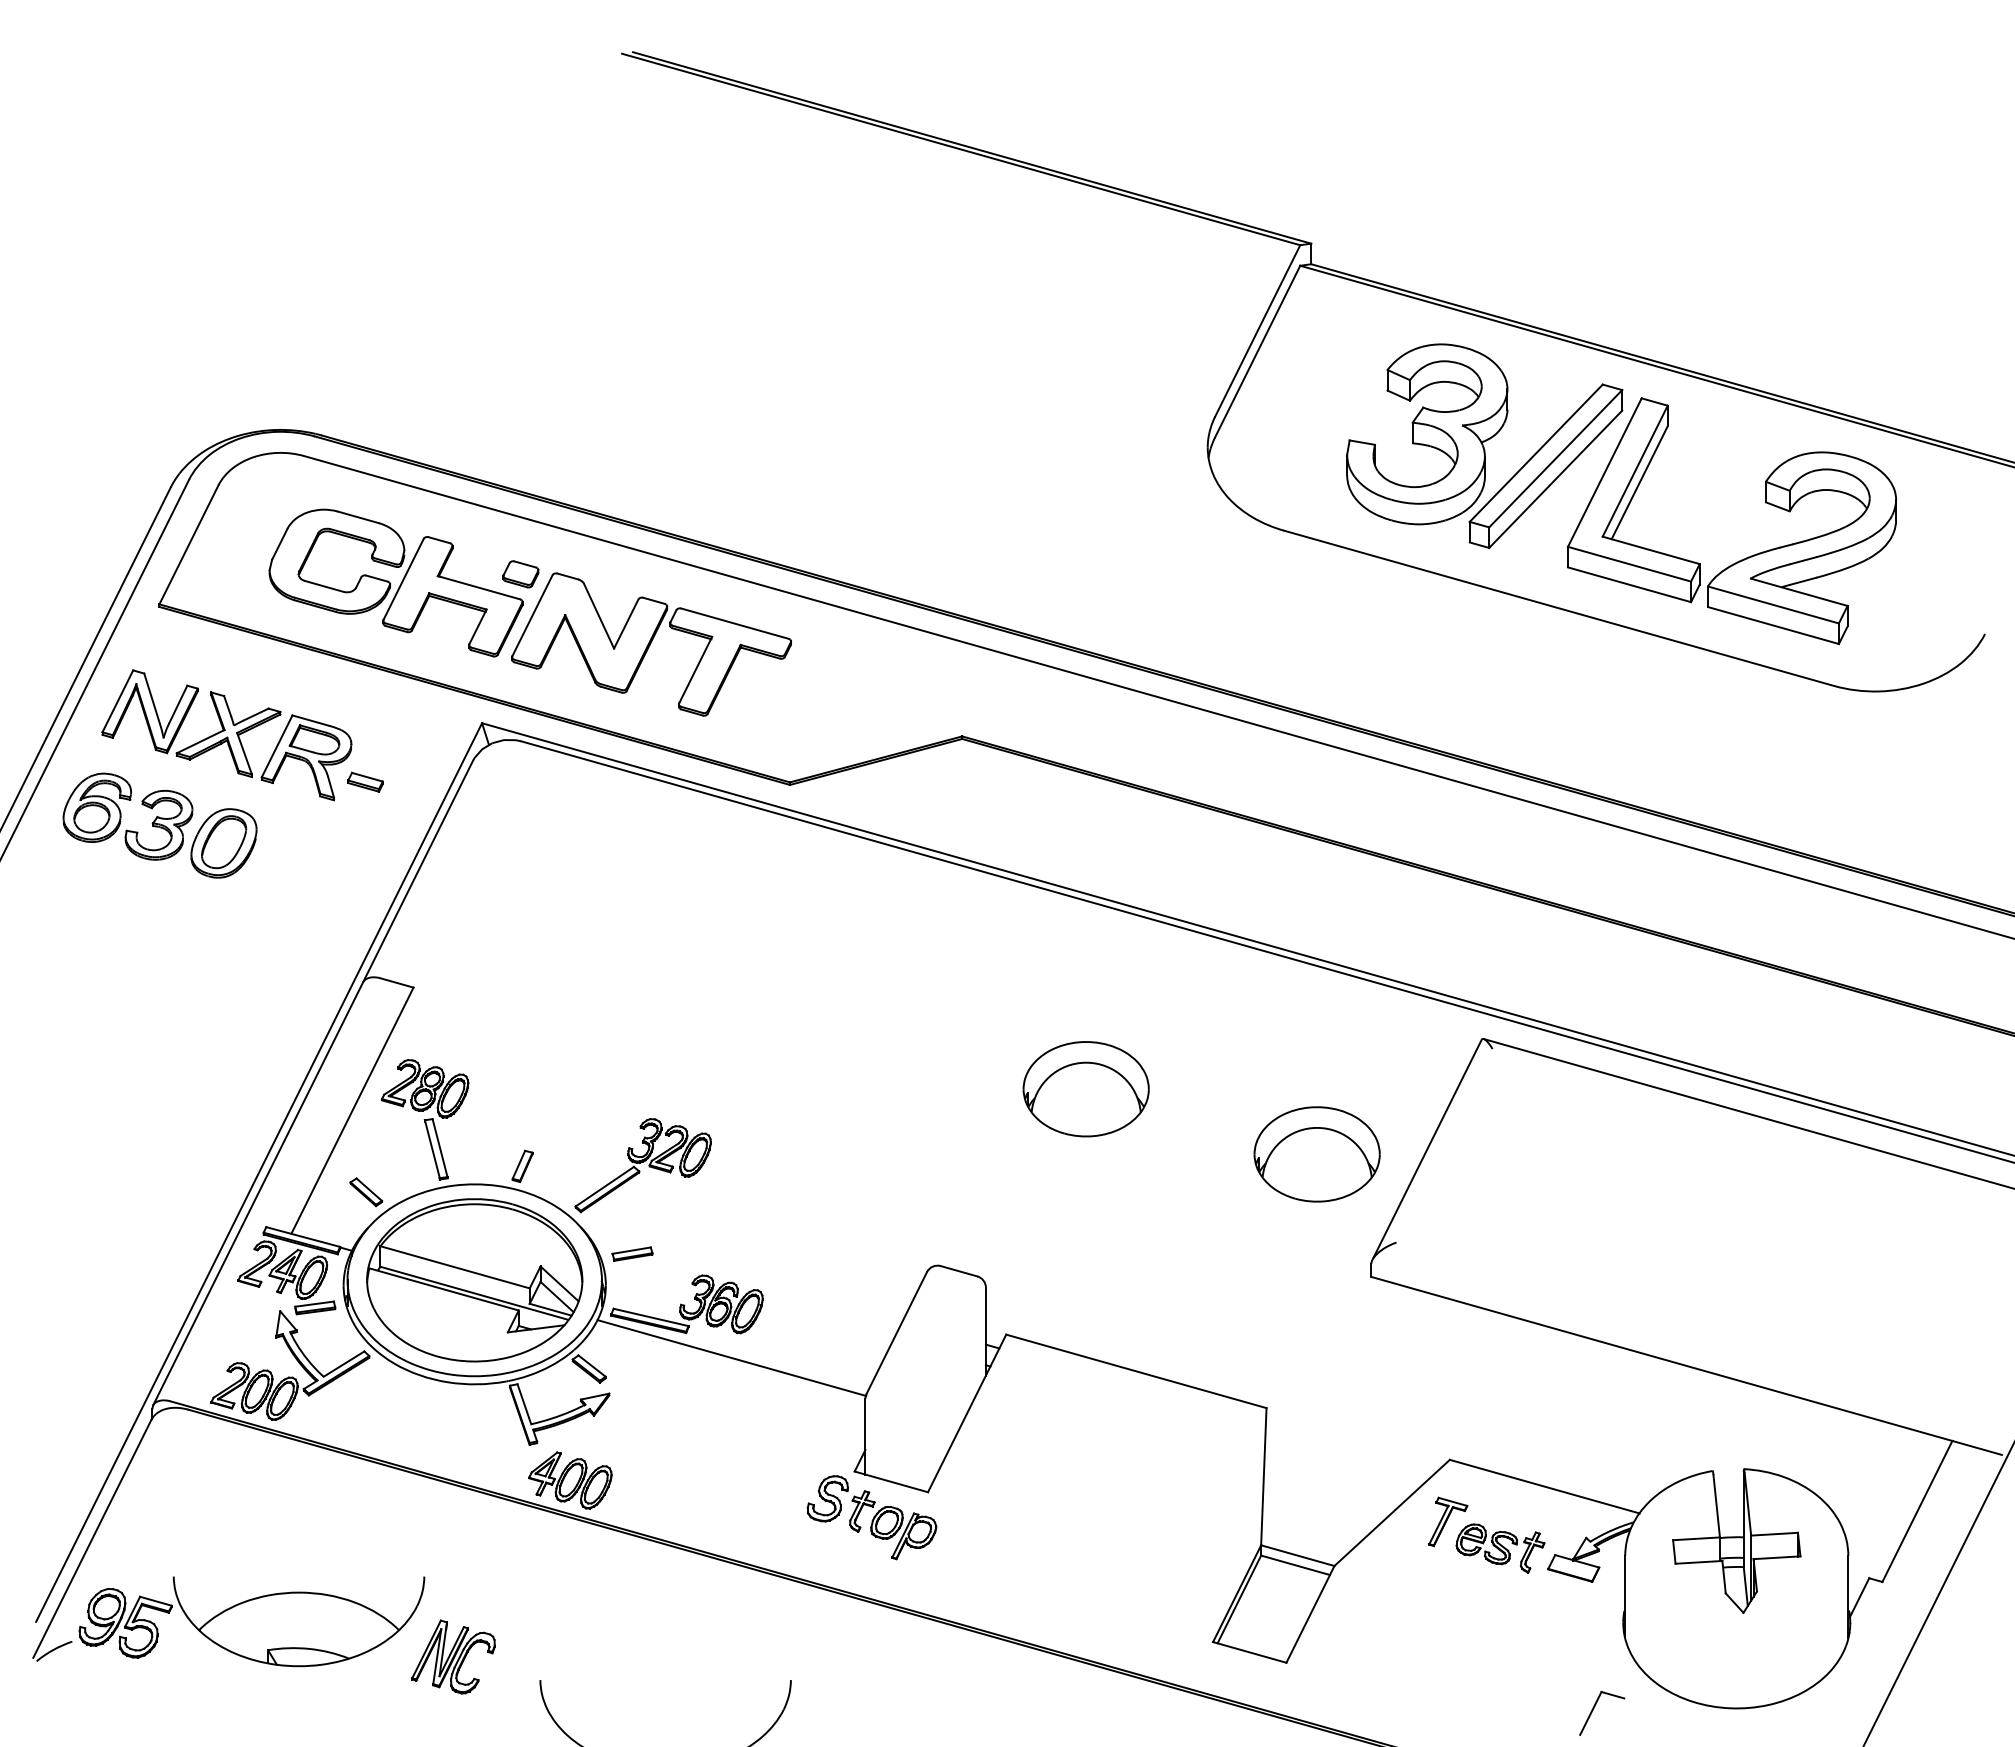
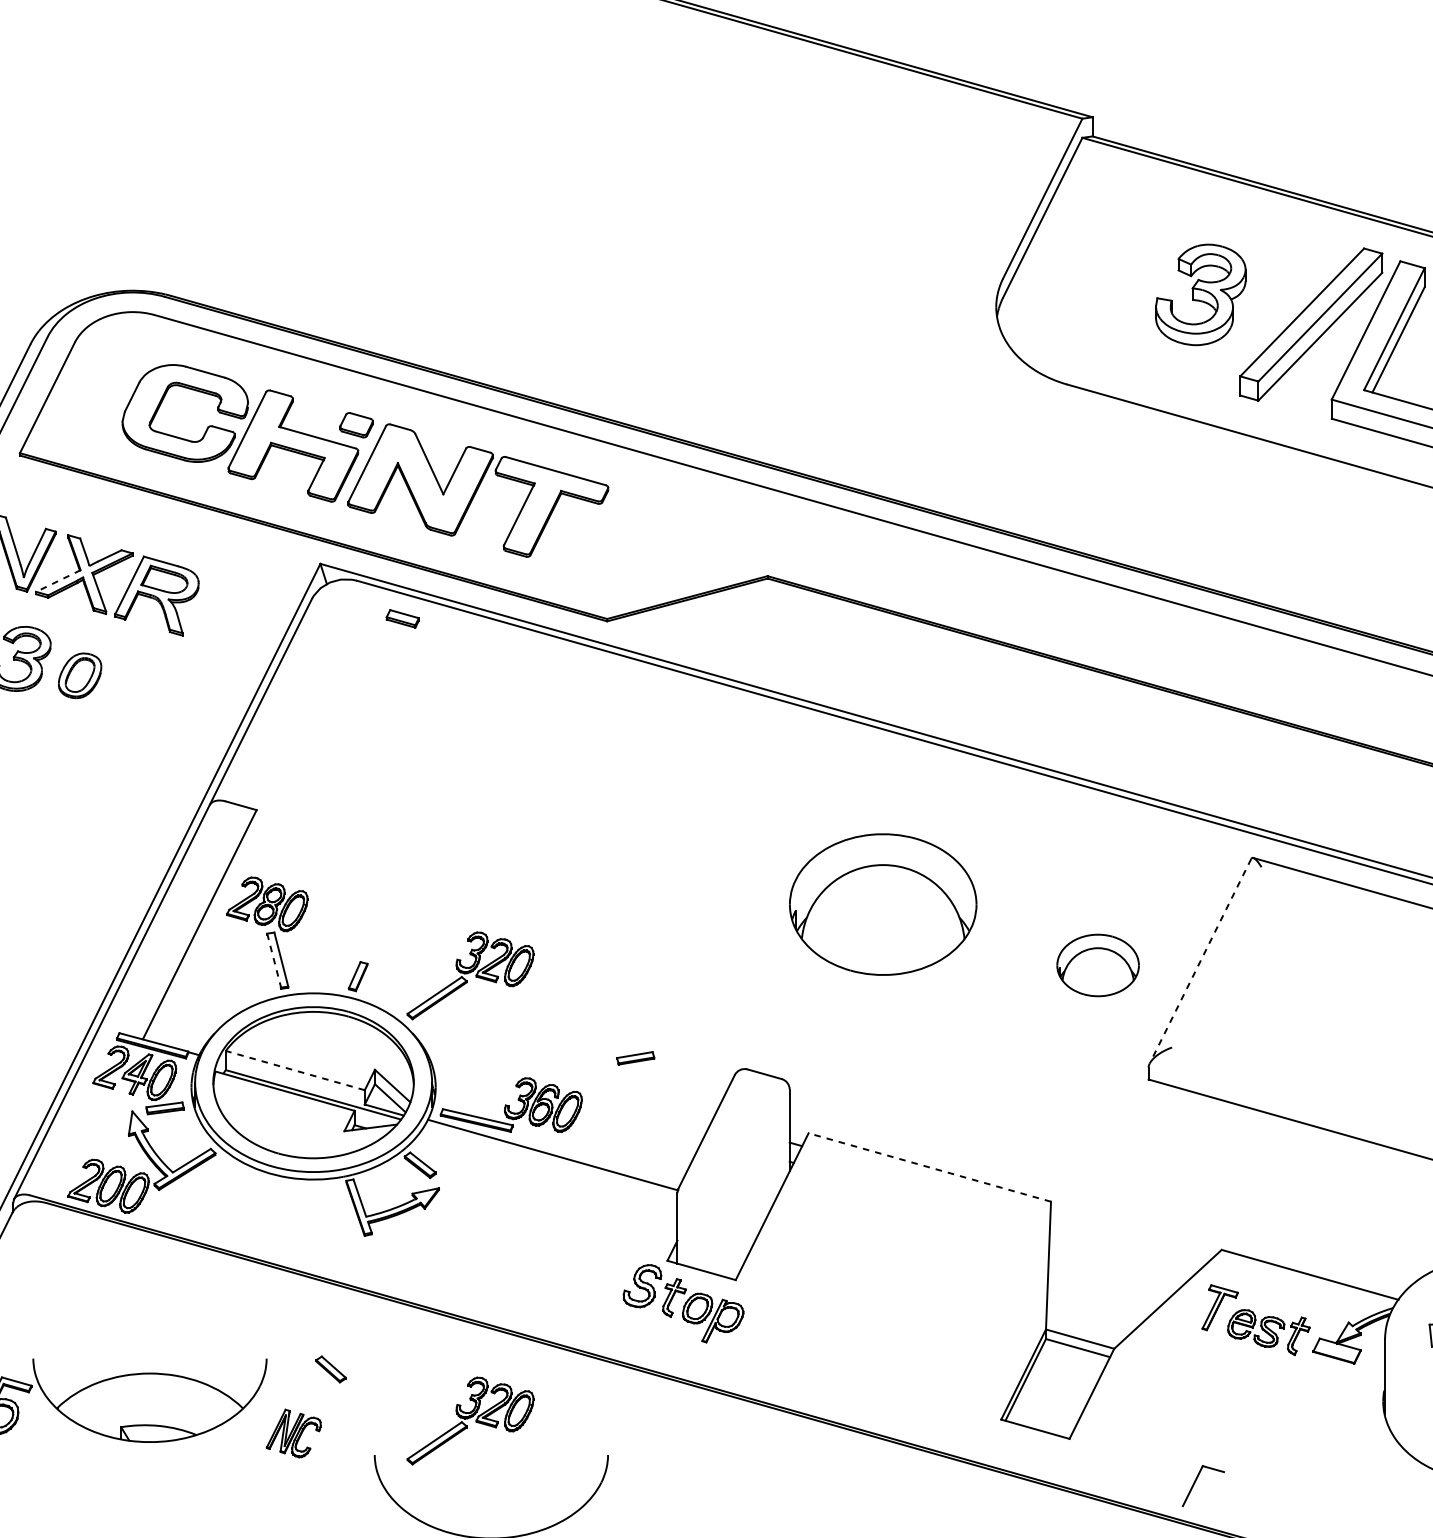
part: (1427, 434) -> (1200, 294), size x0.6
line: (200, 741) -> (58, 580), solid -> dashed
part: (365, 781) -> (402, 618), moved
part: (223, 843) -> (79, 675), size x0.7
part: (1085, 1089) -> (882, 904), size x1.6
line: (1427, 1148) -> (1200, 959), solid -> dashed
line: (432, 1149) -> (274, 960), solid -> dashed
part: (1316, 1154) -> (1097, 965), size x0.7
part: (366, 1192) -> (331, 1369), moved
part: (632, 1253) -> (635, 1057), moved
line: (455, 1267) -> (295, 1070), solid -> dashed
line: (1135, 1371) -> (928, 1167), solid -> dashed
part: (570, 1480) -> (402, 1269), removed
part: (642, 1643) -> (469, 1420), added
part: (453, 1656) -> (293, 1433), size x0.7
part: (1594, 1708) -> (1196, 1481), moved

